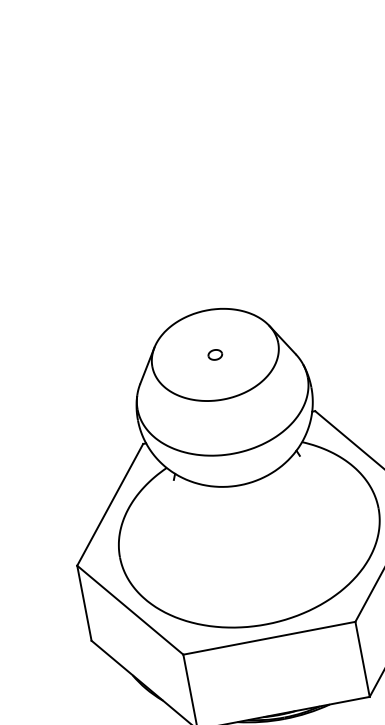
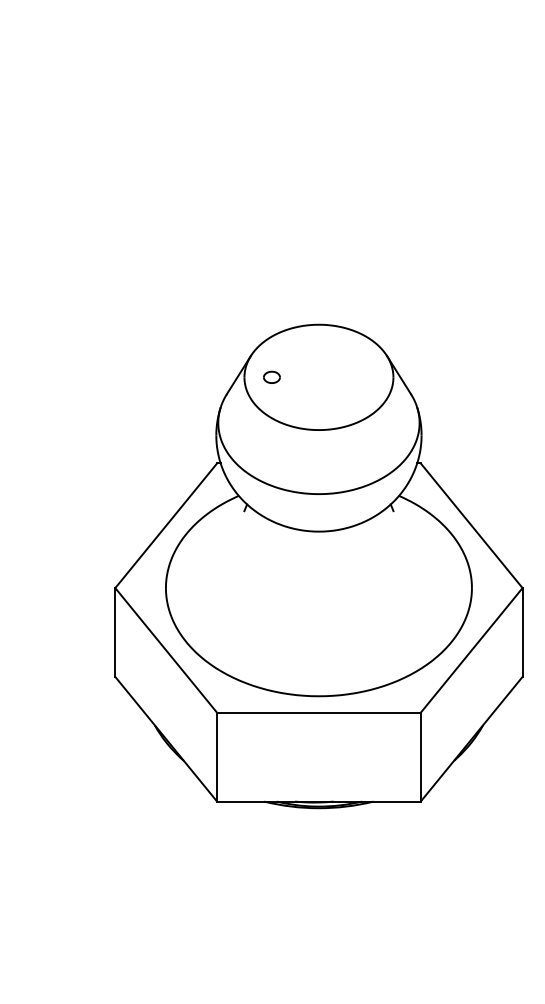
part: (214, 354) -> (271, 376), moved

